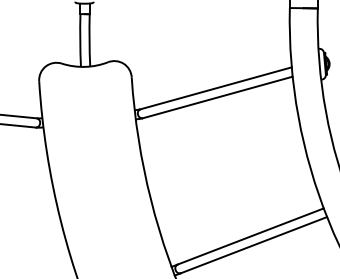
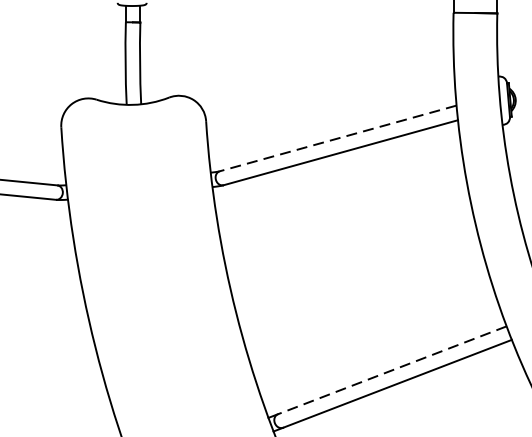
line: (215, 88) -> (337, 138), solid -> dashed
line: (250, 236) -> (391, 370), solid -> dashed

